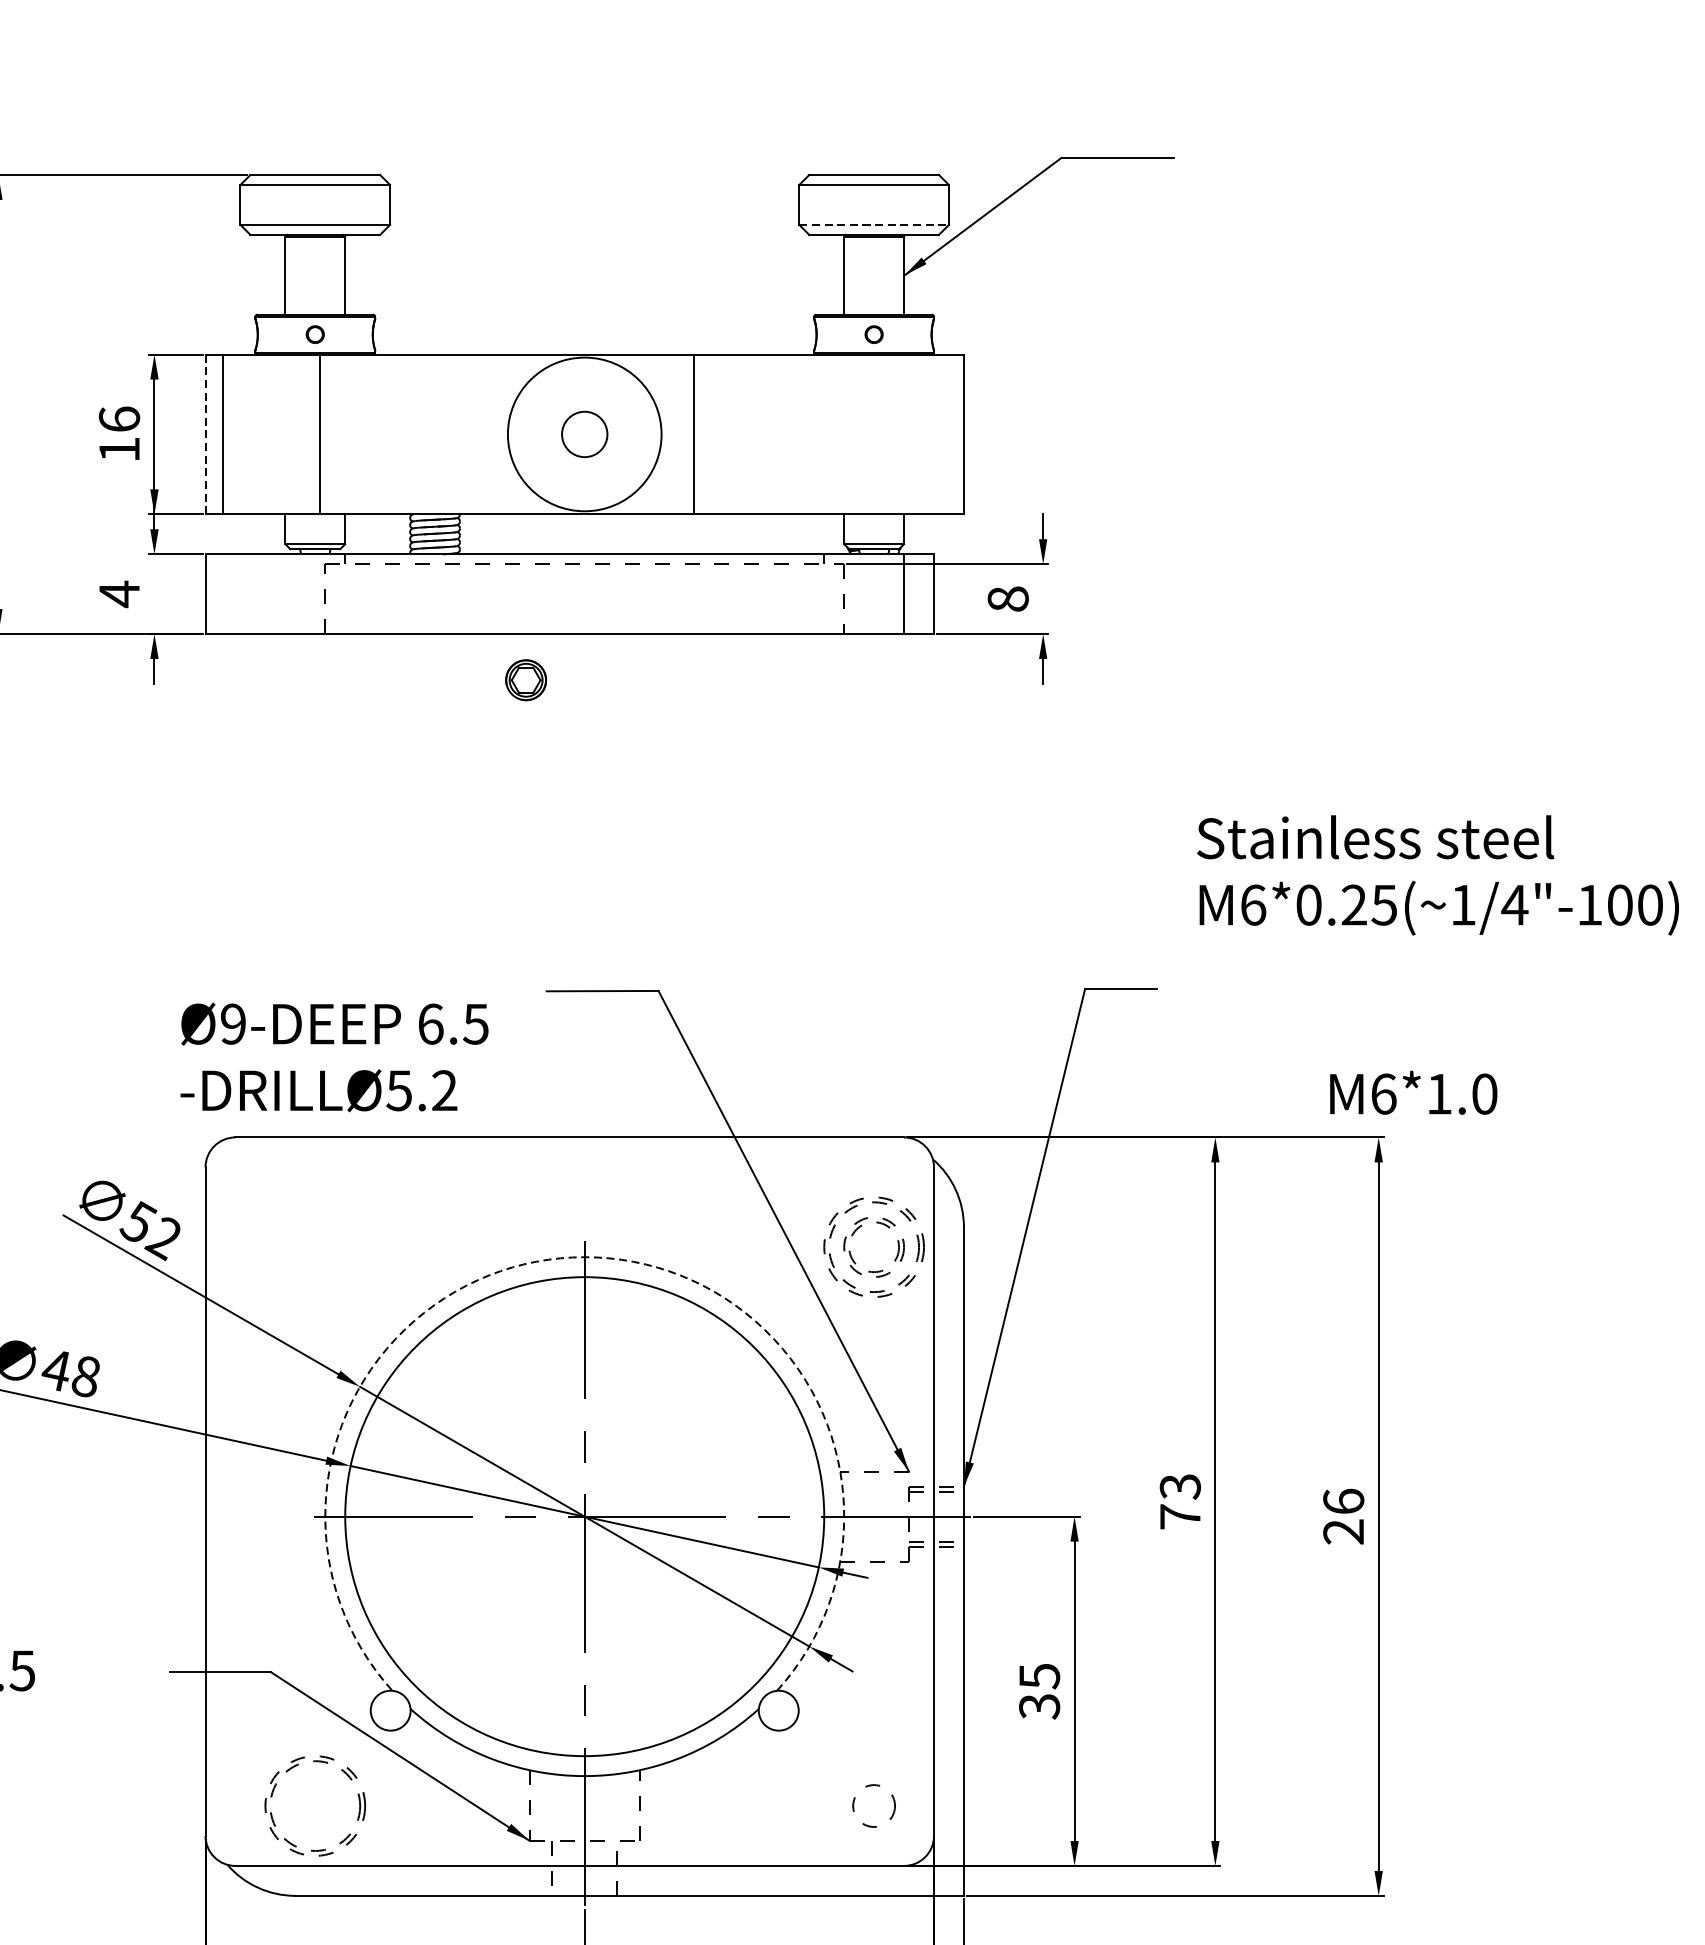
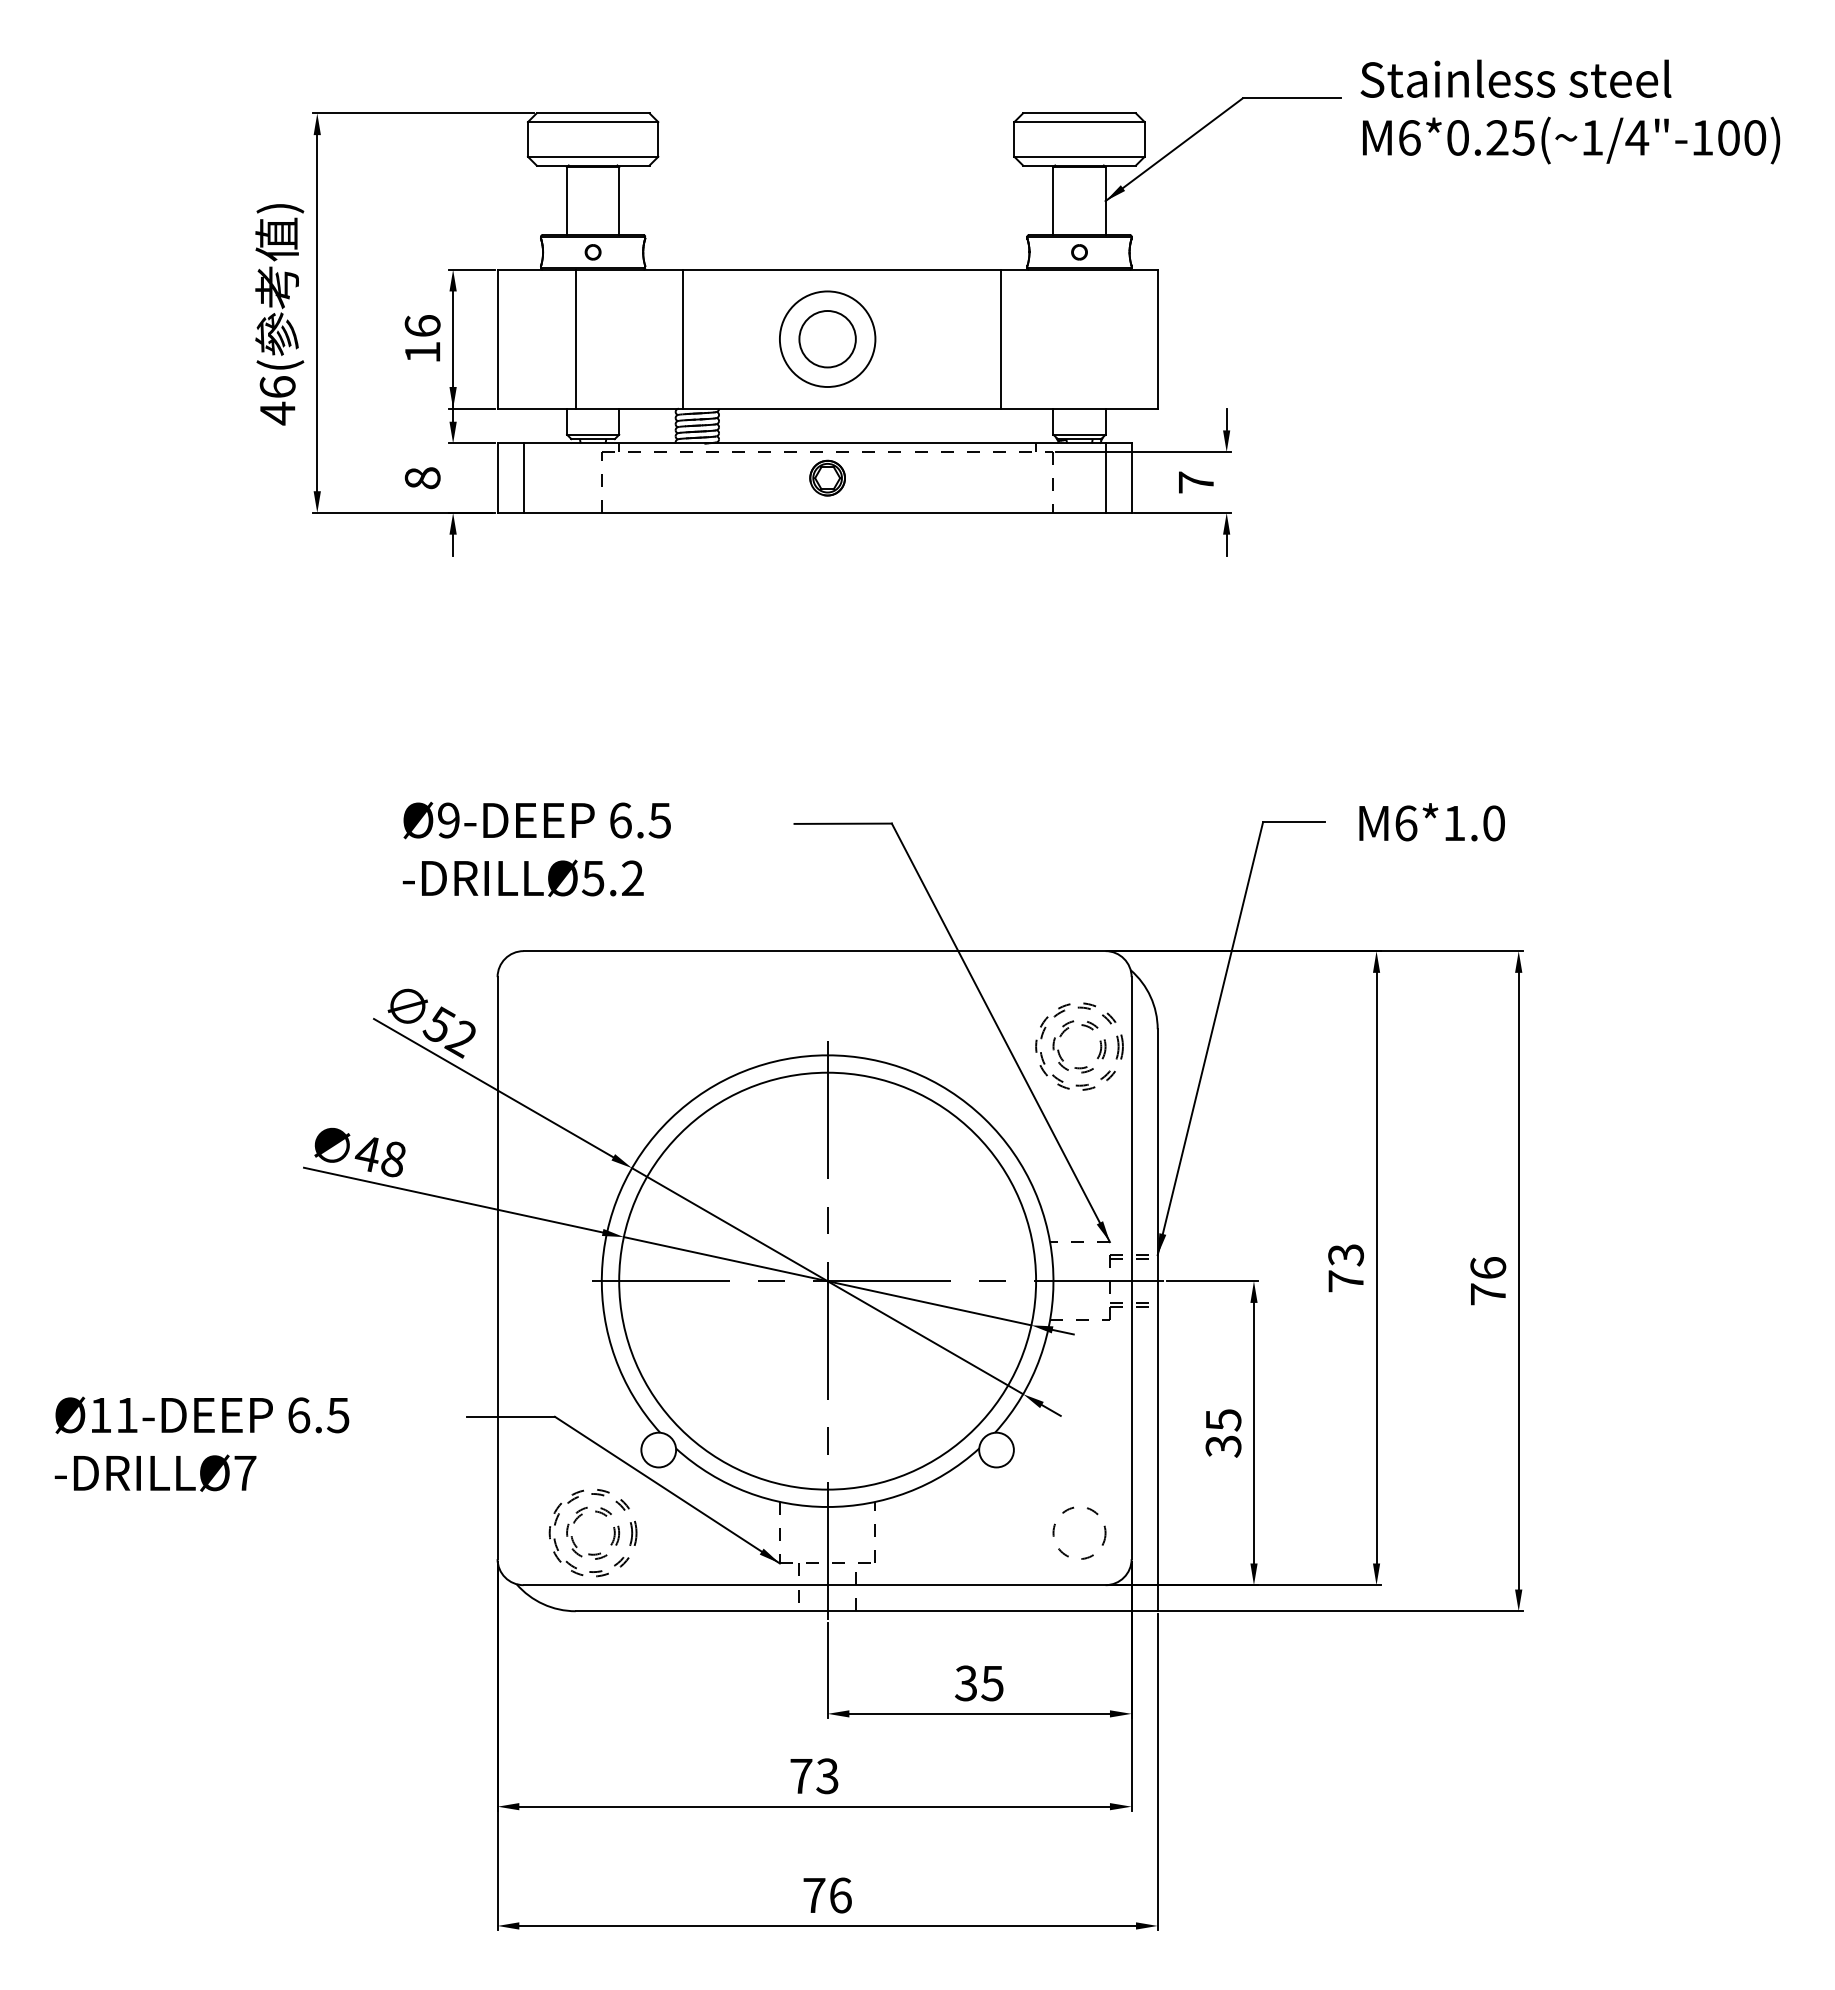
line: (875, 224) -> (1080, 156), dashed -> solid
line: (222, 433) -> (575, 338), moved
line: (320, 433) -> (683, 338), moved
line: (693, 433) -> (1001, 338), moved
line: (205, 434) -> (497, 339), dashed -> solid
circle: (584, 434) -> (827, 339), size x0.71
circle: (584, 434) -> (827, 339), size x1.43
line: (235, 593) -> (523, 477), added
text: (119, 594) -> (422, 478), 4 -> 8
text: (1008, 599) -> (1196, 482), 8 -> 7
part: (525, 679) -> (827, 477), moved
text: (1438, 874) -> (1570, 111), moved
text: (334, 1057) -> (536, 849), moved
text: (1412, 1093) -> (1431, 822), moved
arc: (584, 1257) -> (827, 1055), dashed -> solid
text: (1342, 1531) -> (1487, 1294), 26 -> 76
part: (327, 1785) -> (603, 1515), added
circle: (874, 1805) -> (1079, 1532), size x1.43

